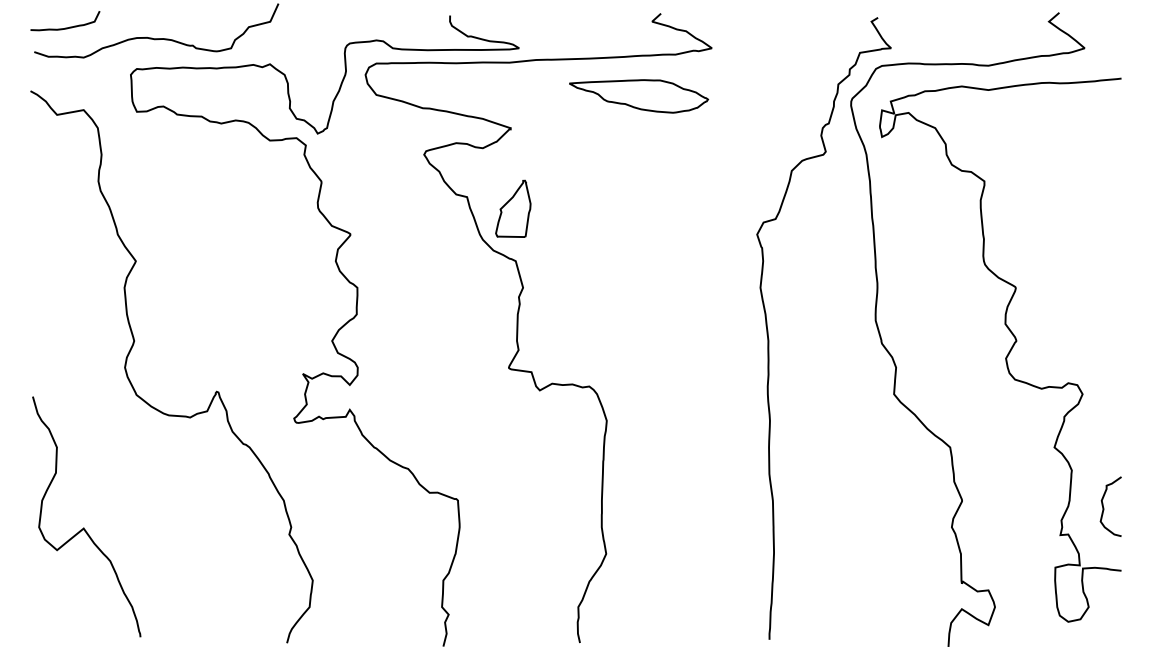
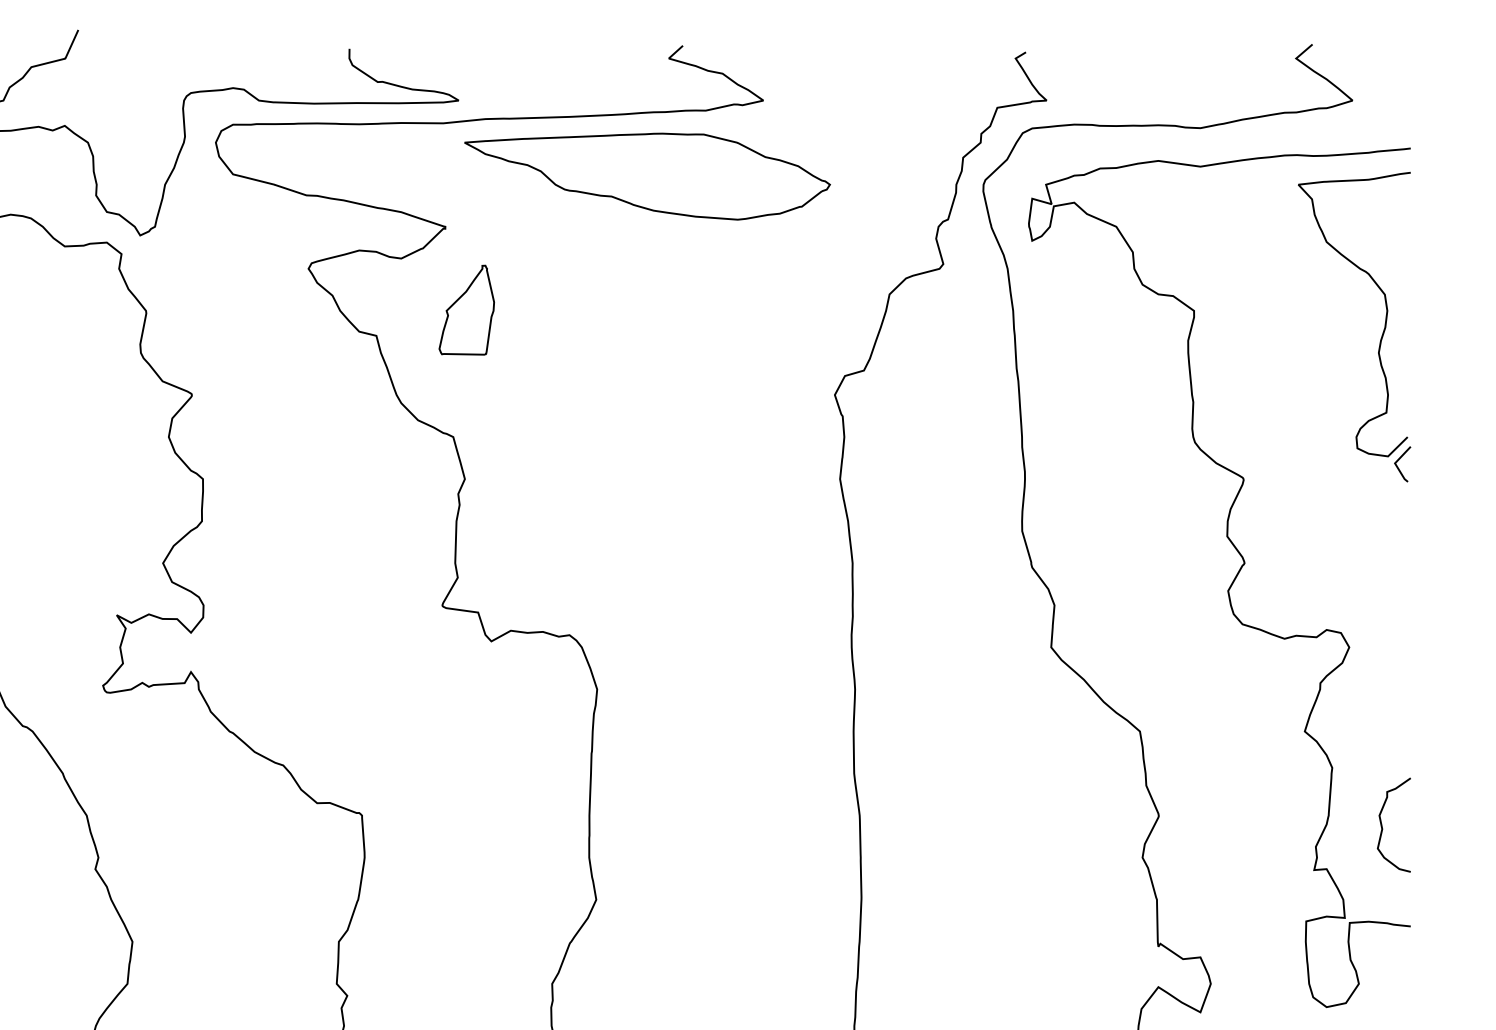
part: (638, 96) -> (647, 176), size x1.67
part: (1102, 197) -> (1380, 336), added
part: (513, 208) -> (467, 309), moved

